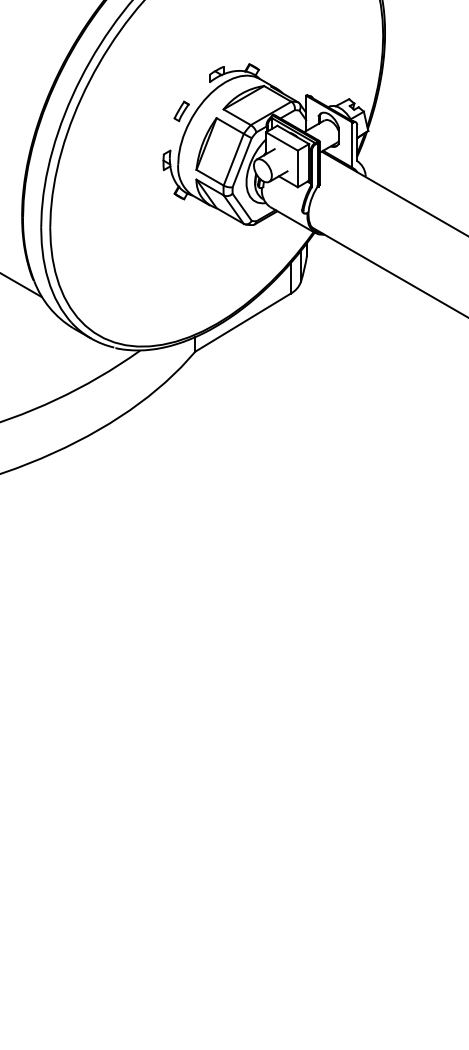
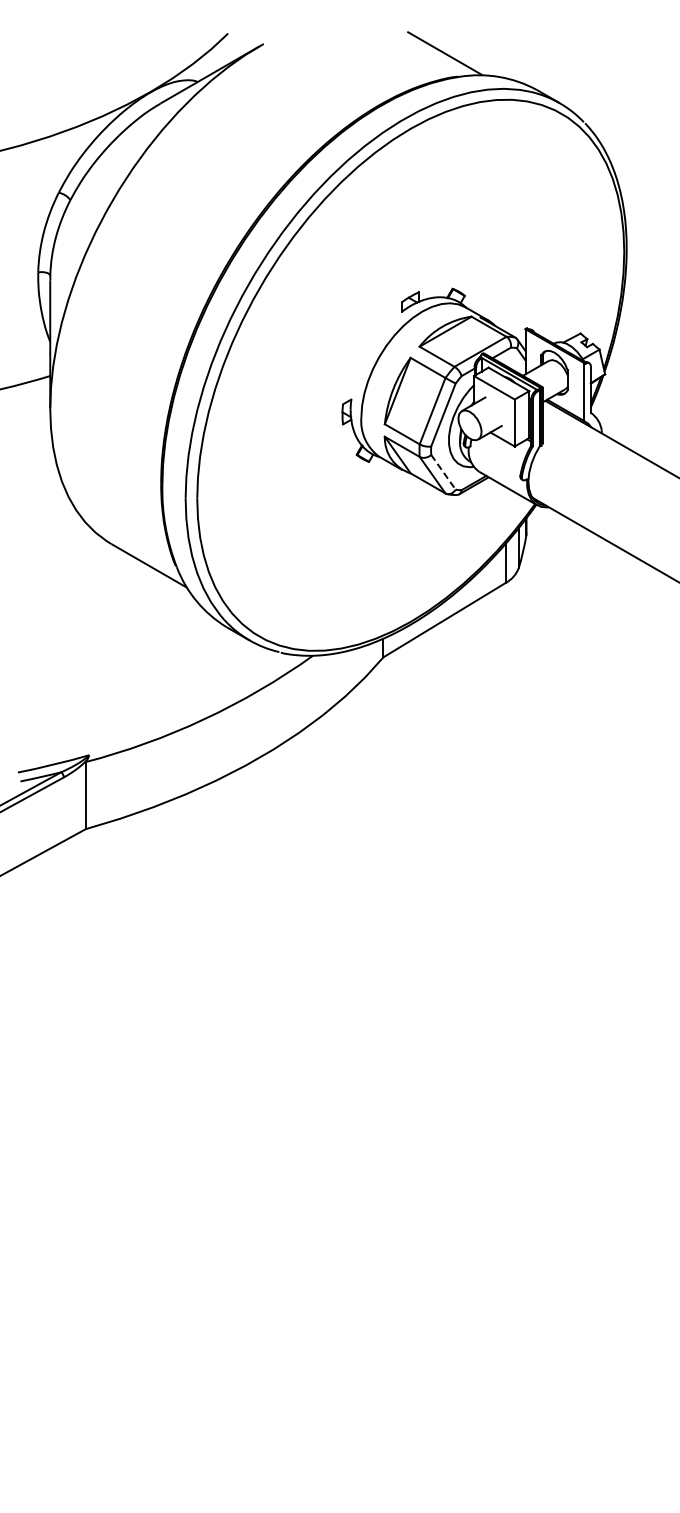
part: (181, 110) -> (365, 348), removed
line: (242, 207) -> (443, 472), solid -> dashed

